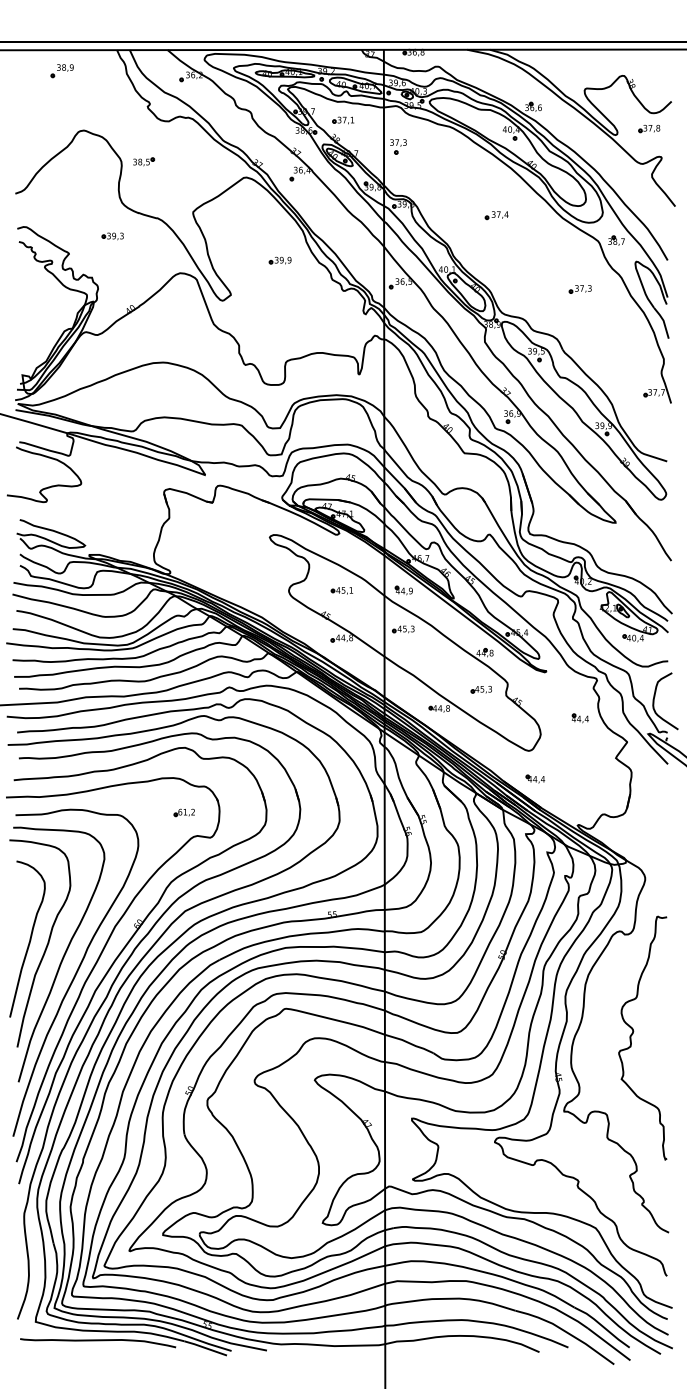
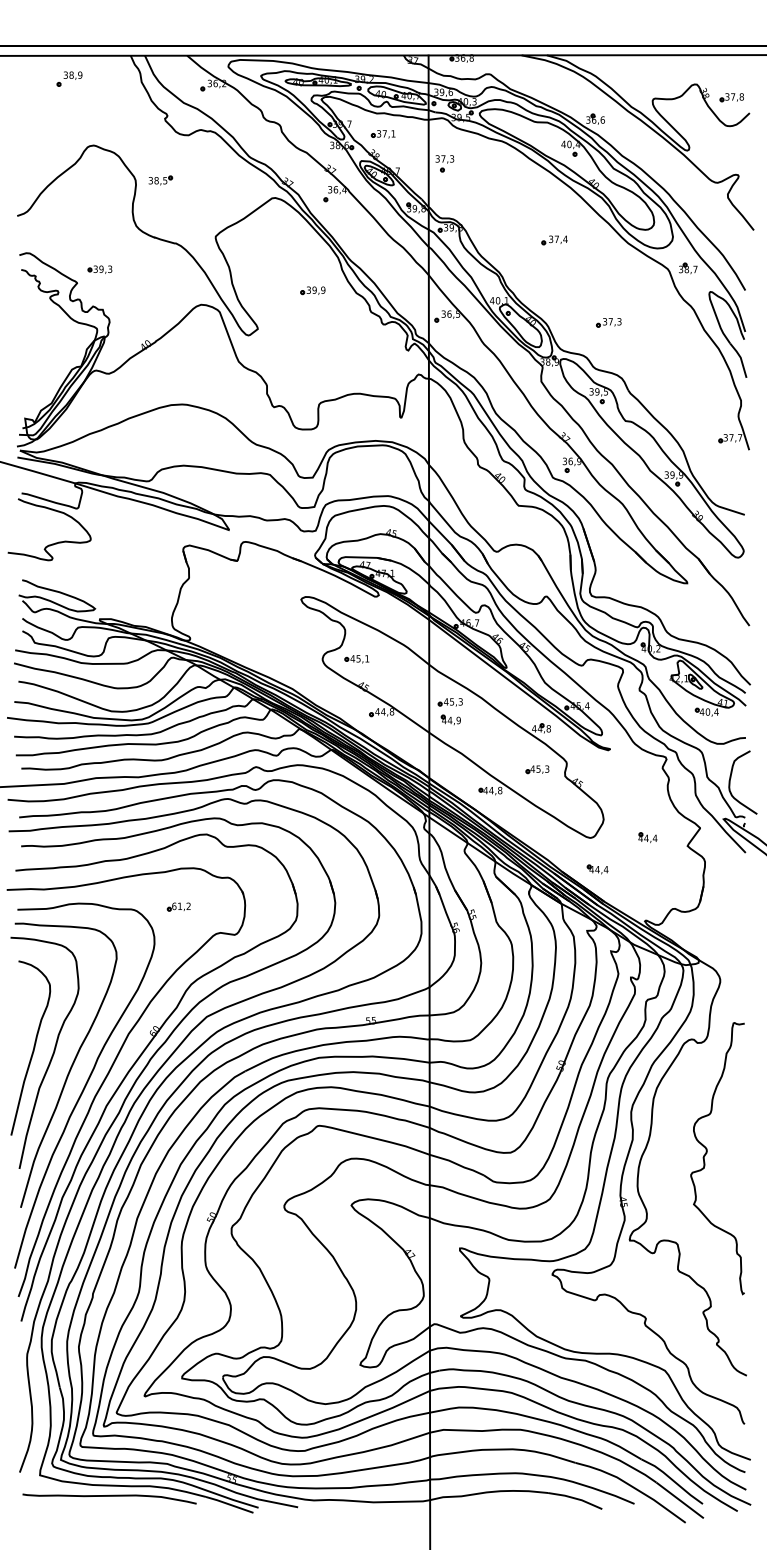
part: (649, 128) -> (731, 97), moved
part: (112, 236) -> (99, 269), moved
part: (580, 289) -> (608, 322), moved
part: (403, 590) -> (450, 719), moved
part: (341, 591) -> (356, 659), moved
part: (580, 718) -> (647, 837), moved
part: (184, 812) -> (178, 906), moved

